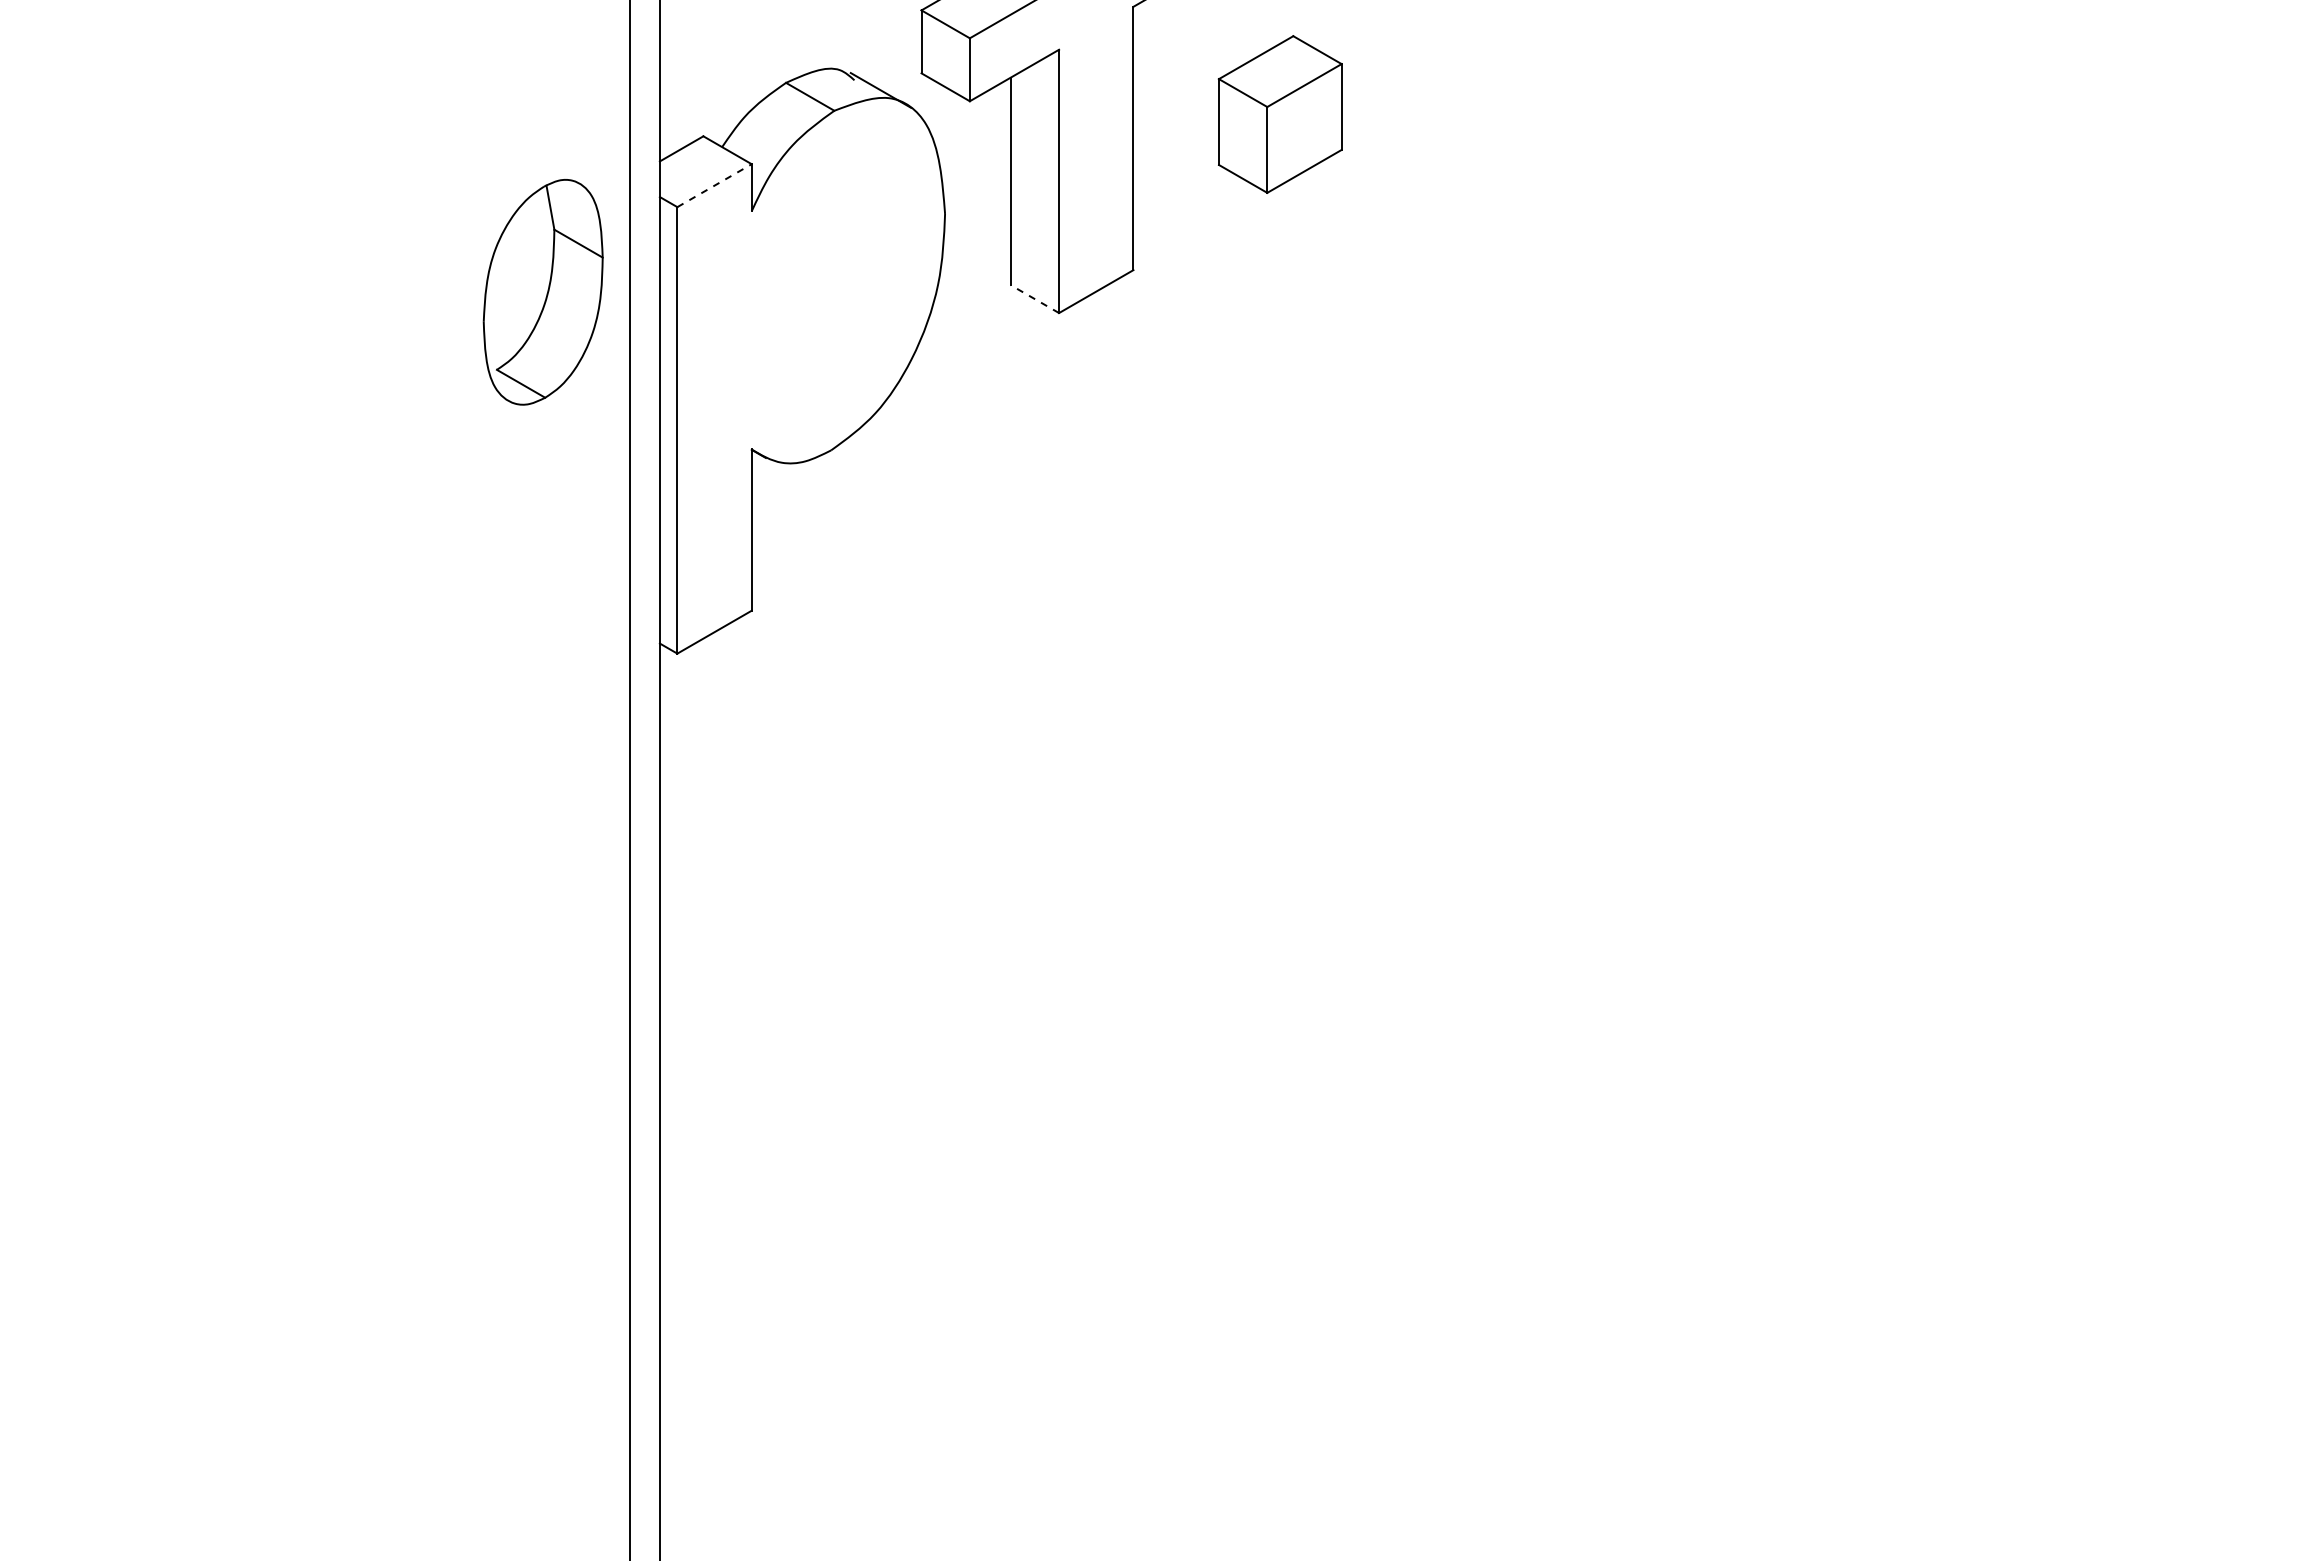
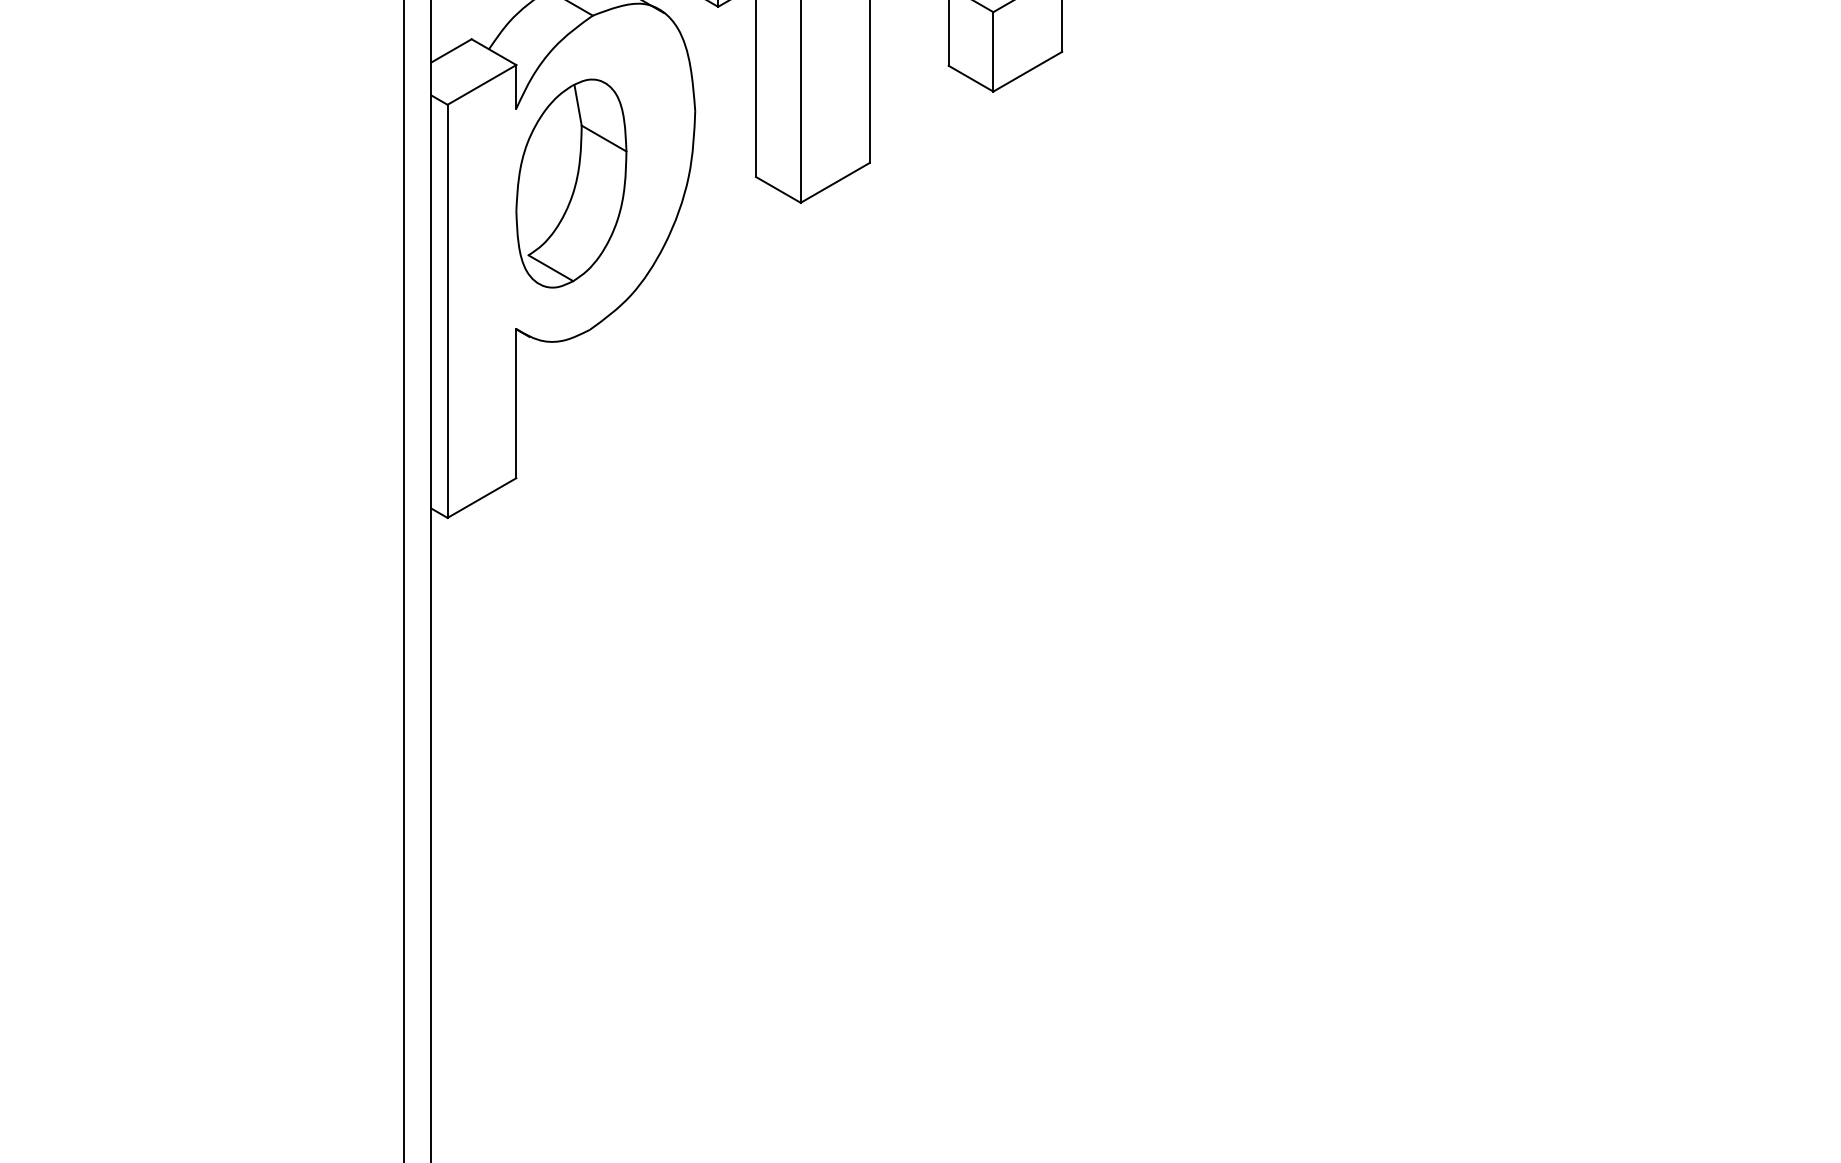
line: (714, 185) -> (481, 84), dashed -> solid
part: (542, 292) -> (570, 183), moved
line: (1034, 299) -> (777, 190), dashed -> solid

